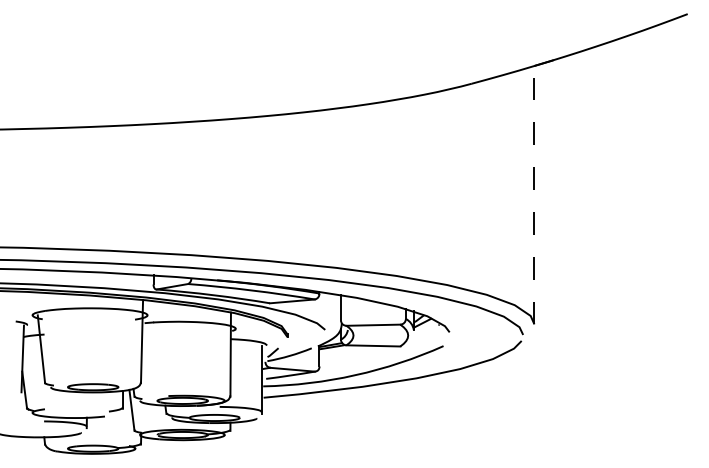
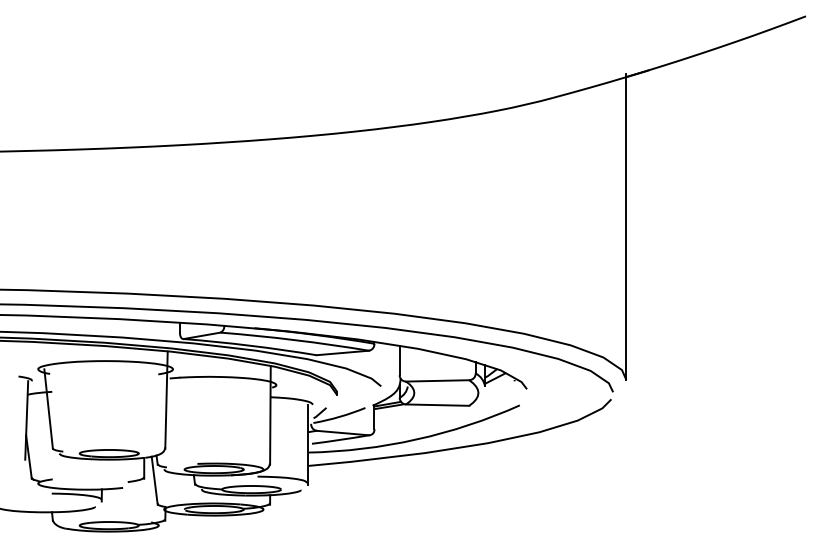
line: (534, 193) -> (626, 226), dashed -> solid

